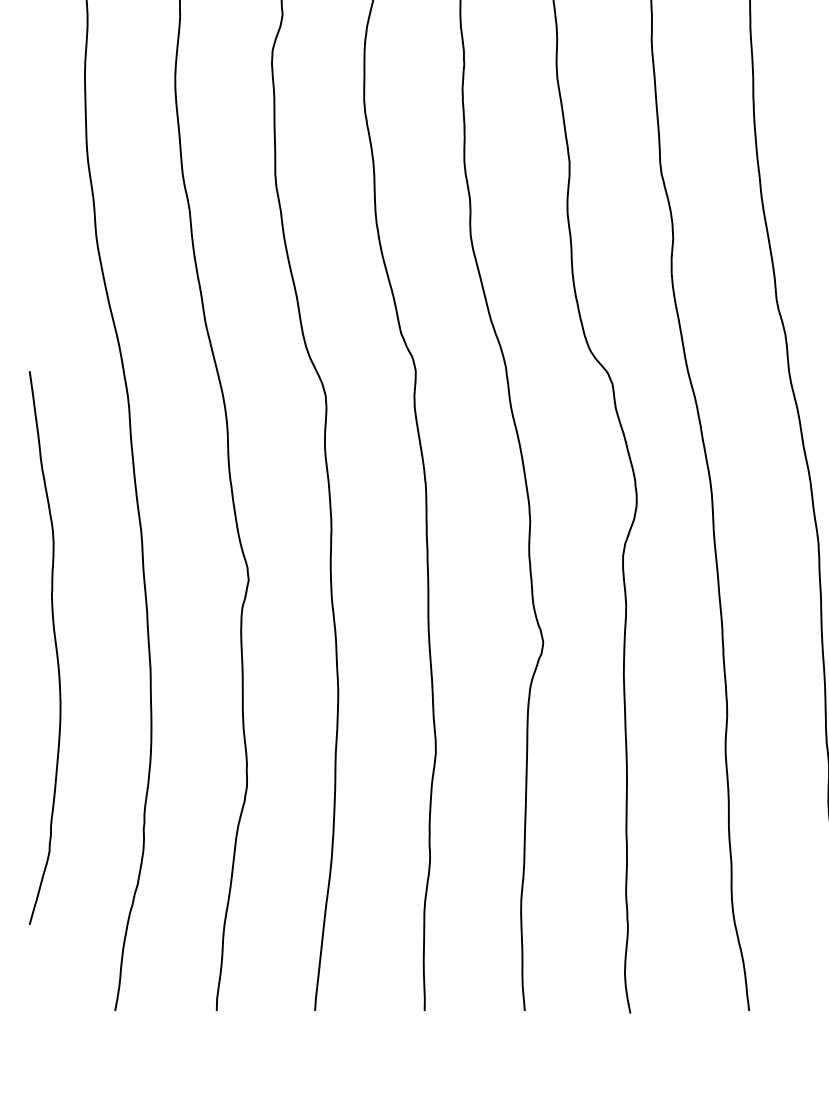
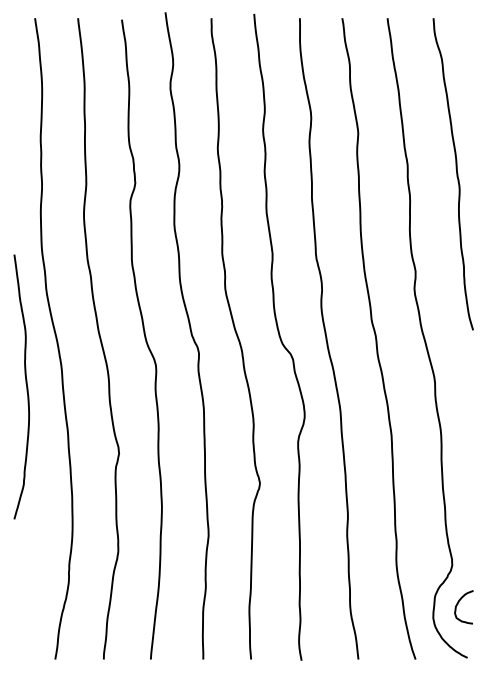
curve: (52, 640) -> (25, 383), moved

